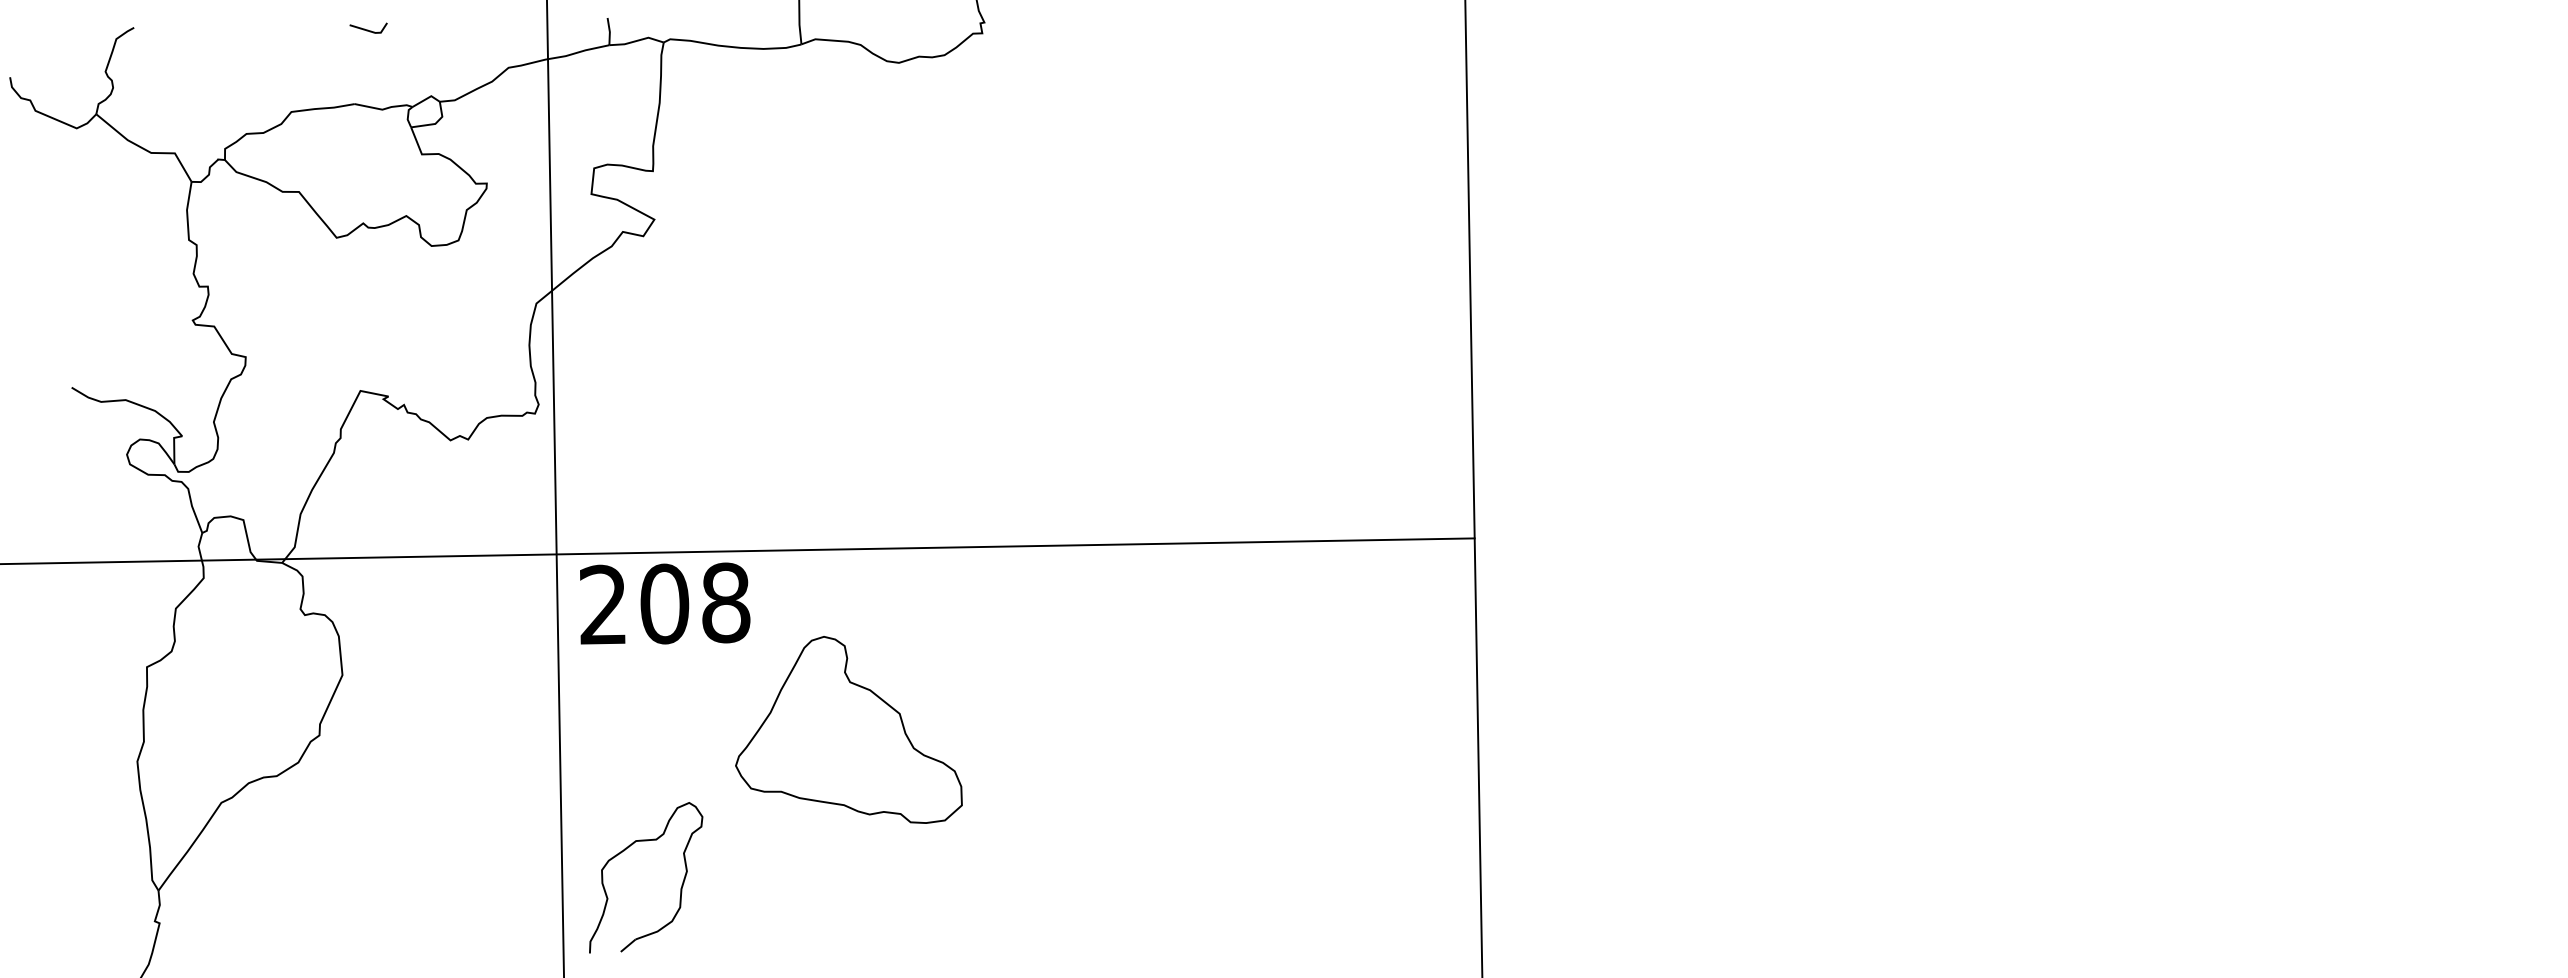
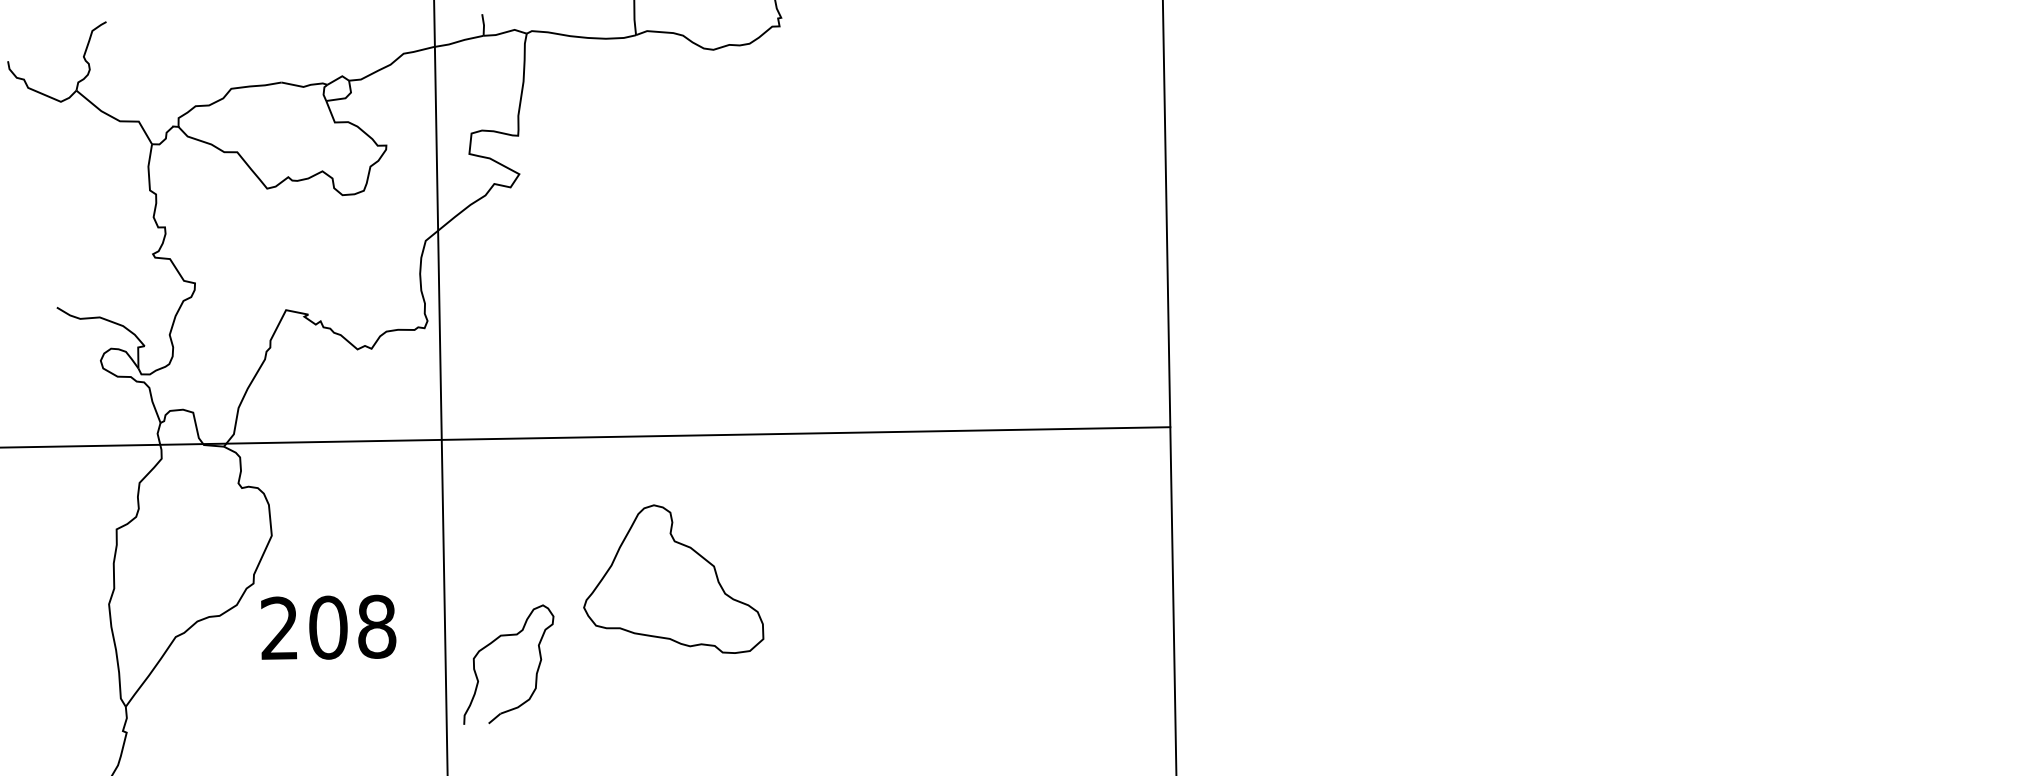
line: (368, 29) -> (292, 23), removed
text: (665, 603) -> (328, 627), moved
part: (624, 851) -> (491, 643), moved

